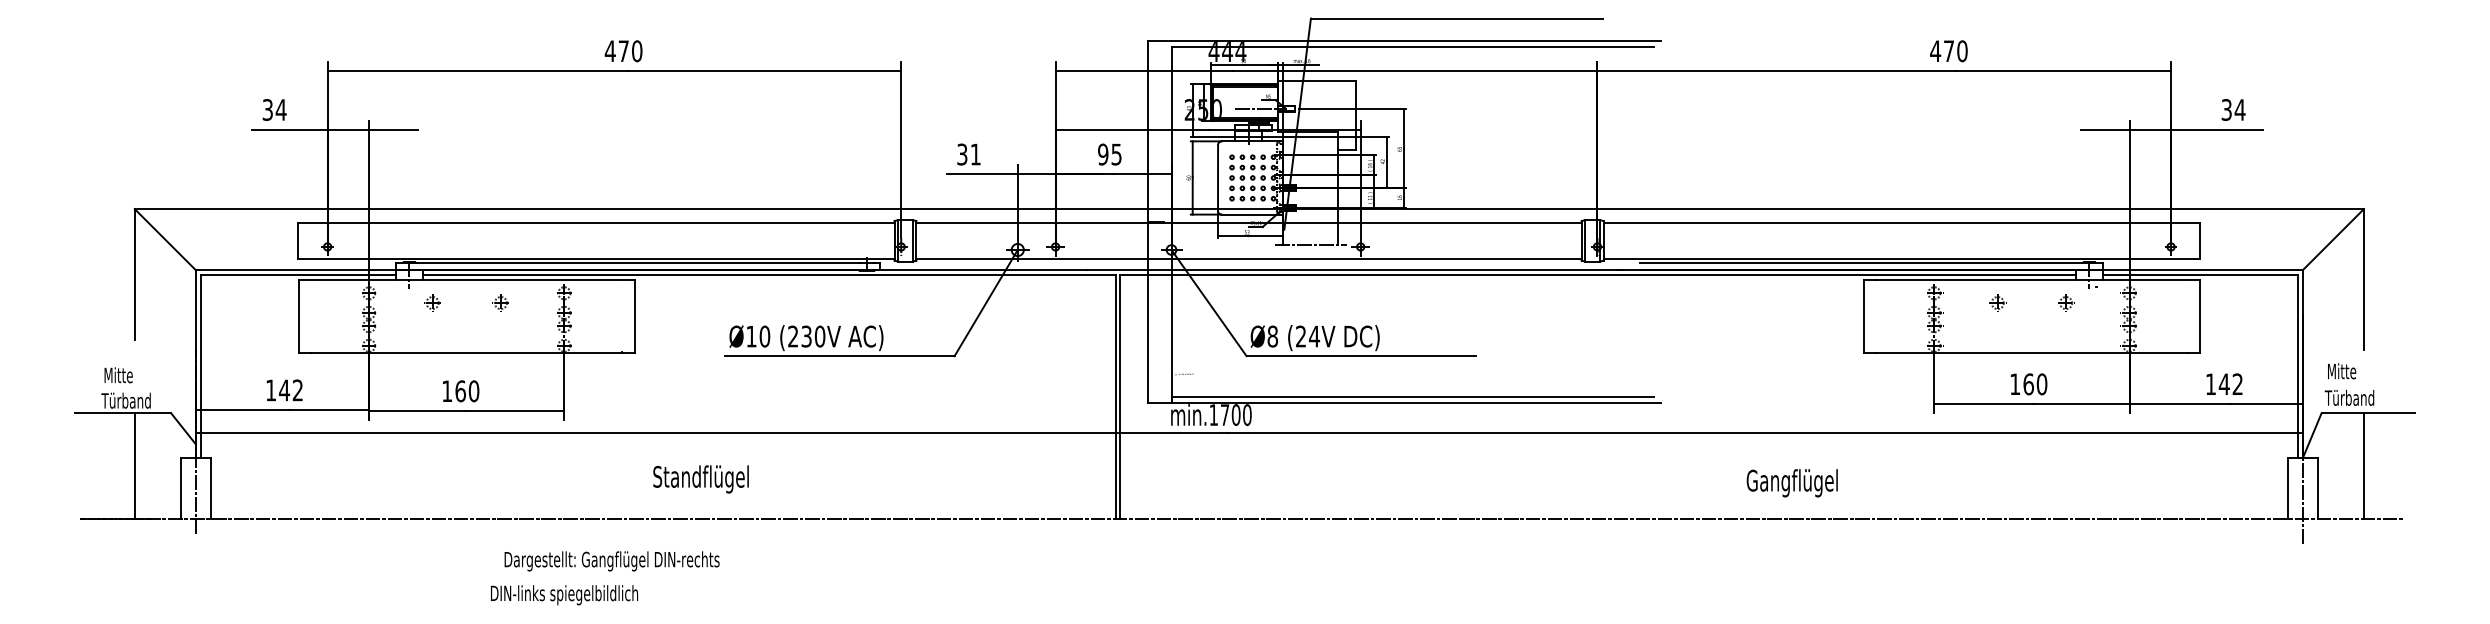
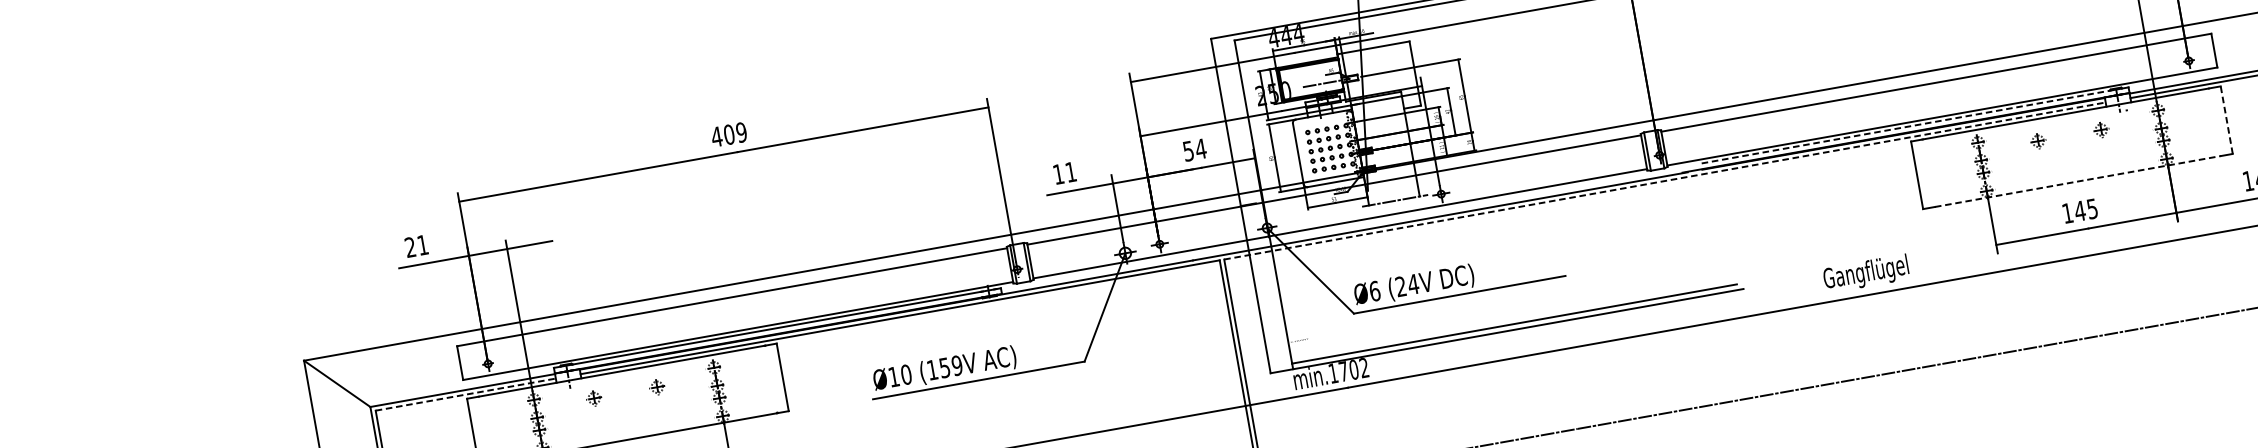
text: (630, 51) -> (735, 133), 470 -> 409
text: (274, 109) -> (416, 245), 34 -> 21
text: (962, 154) -> (1058, 174), 31 -> 11
text: (1110, 154) -> (1195, 149), 95 -> 54
line: (1861, 263) -> (1906, 127), solid -> dashed
line: (298, 275) -> (466, 395), solid -> dashed
line: (1598, 275) -> (1665, 181), solid -> dashed
line: (2199, 316) -> (2226, 120), solid -> dashed
text: (806, 336) -> (944, 367), (230V -> (159V
text: (1272, 336) -> (1374, 291), Ø8 -> Ø6
line: (2031, 352) -> (2077, 181), solid -> dashed
text: (2035, 384) -> (2086, 210), 160 -> 145
text: (1247, 415) -> (1364, 368), min.1700 -> min.1702
text: (1791, 483) -> (1865, 274), moved

